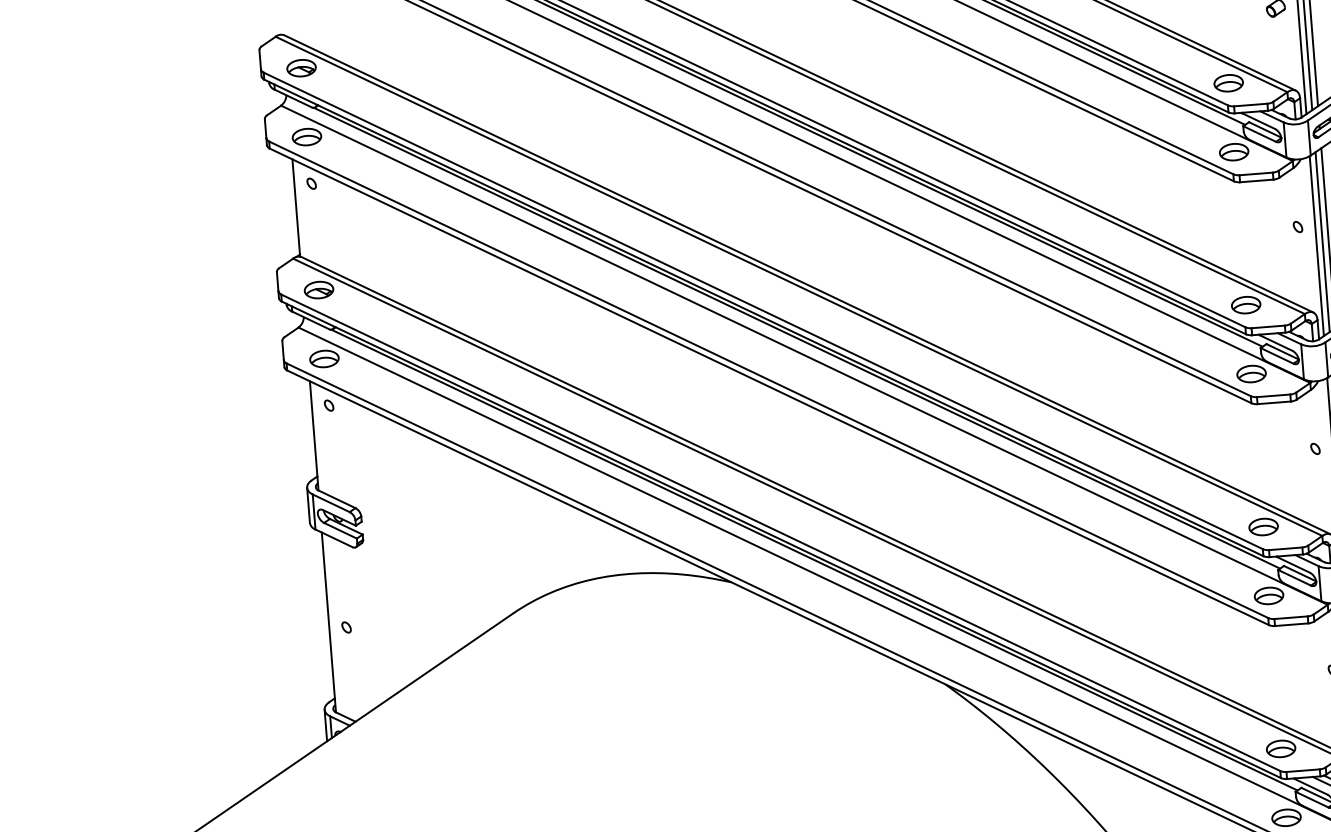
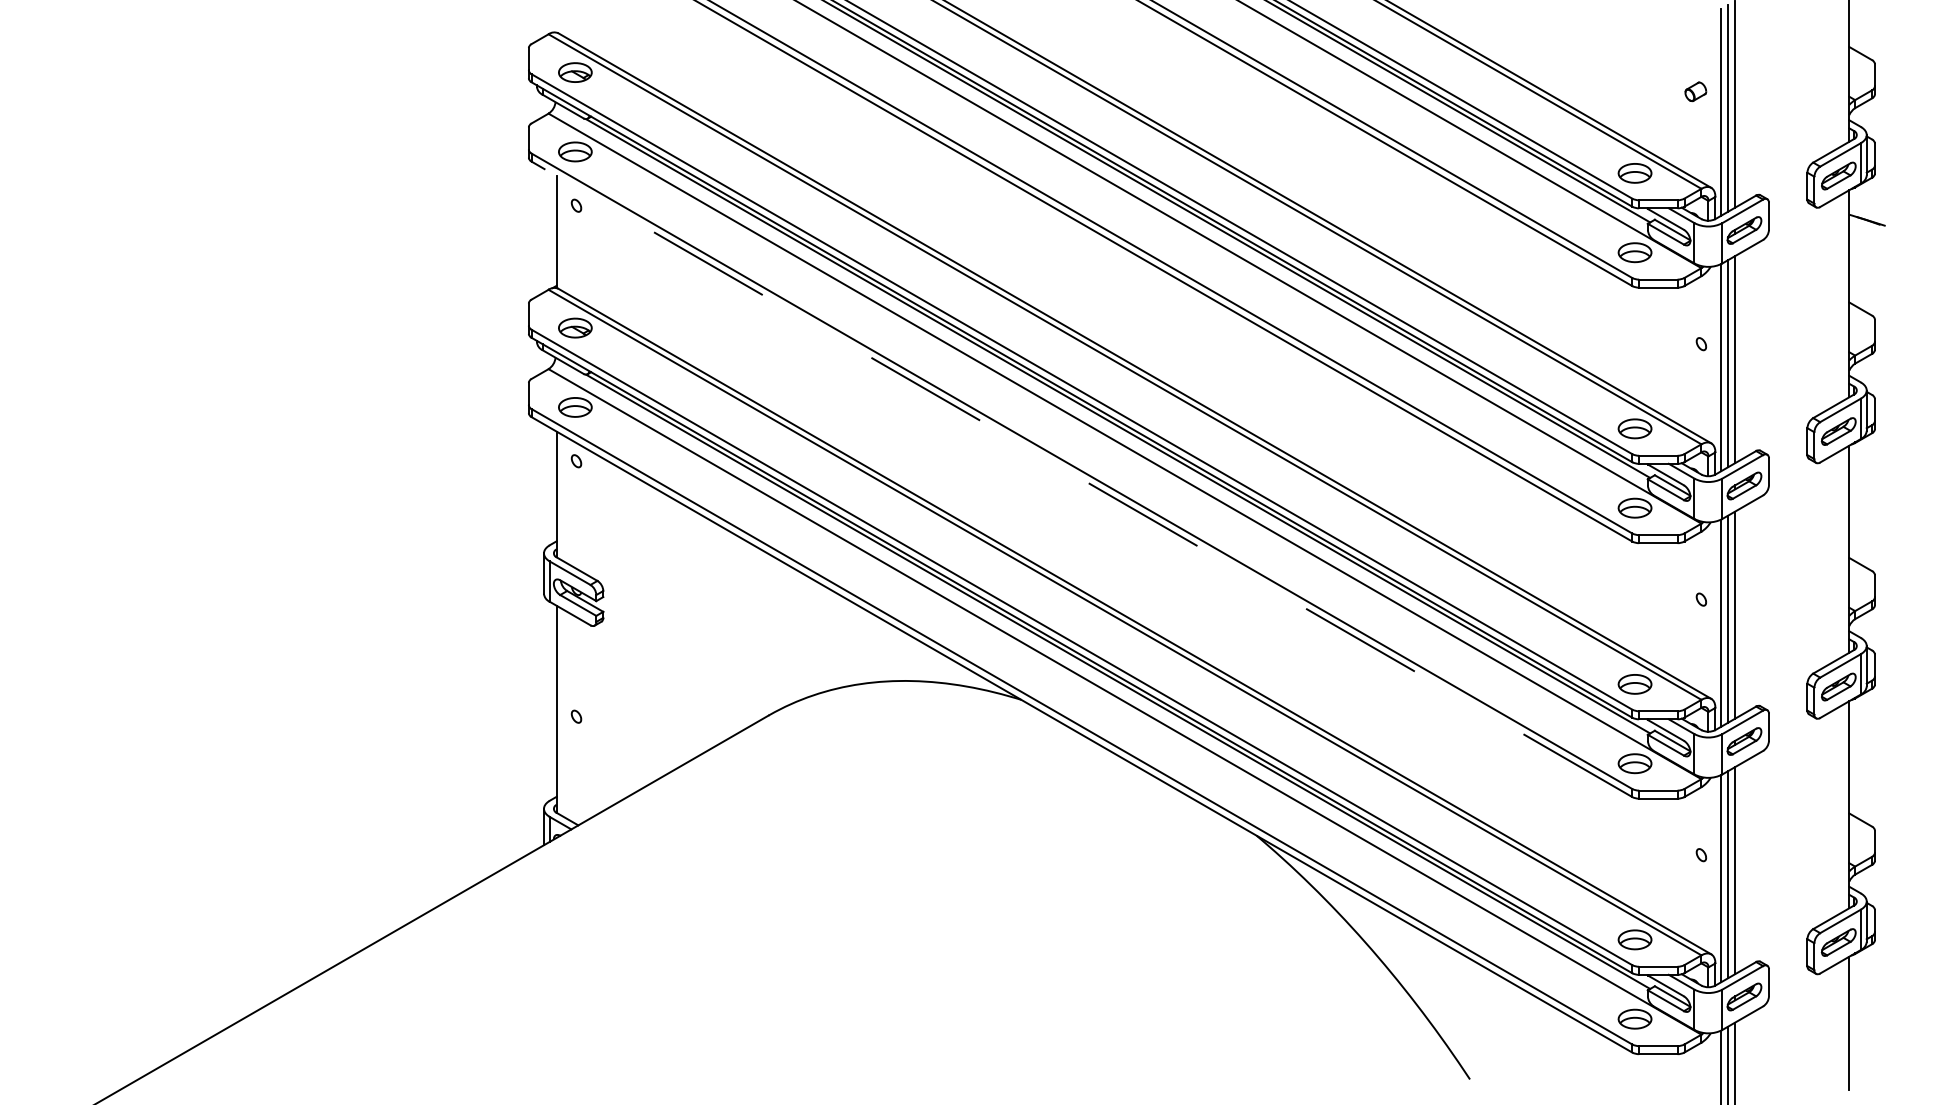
line: (768, 386) -> (1081, 479), solid -> dashed

